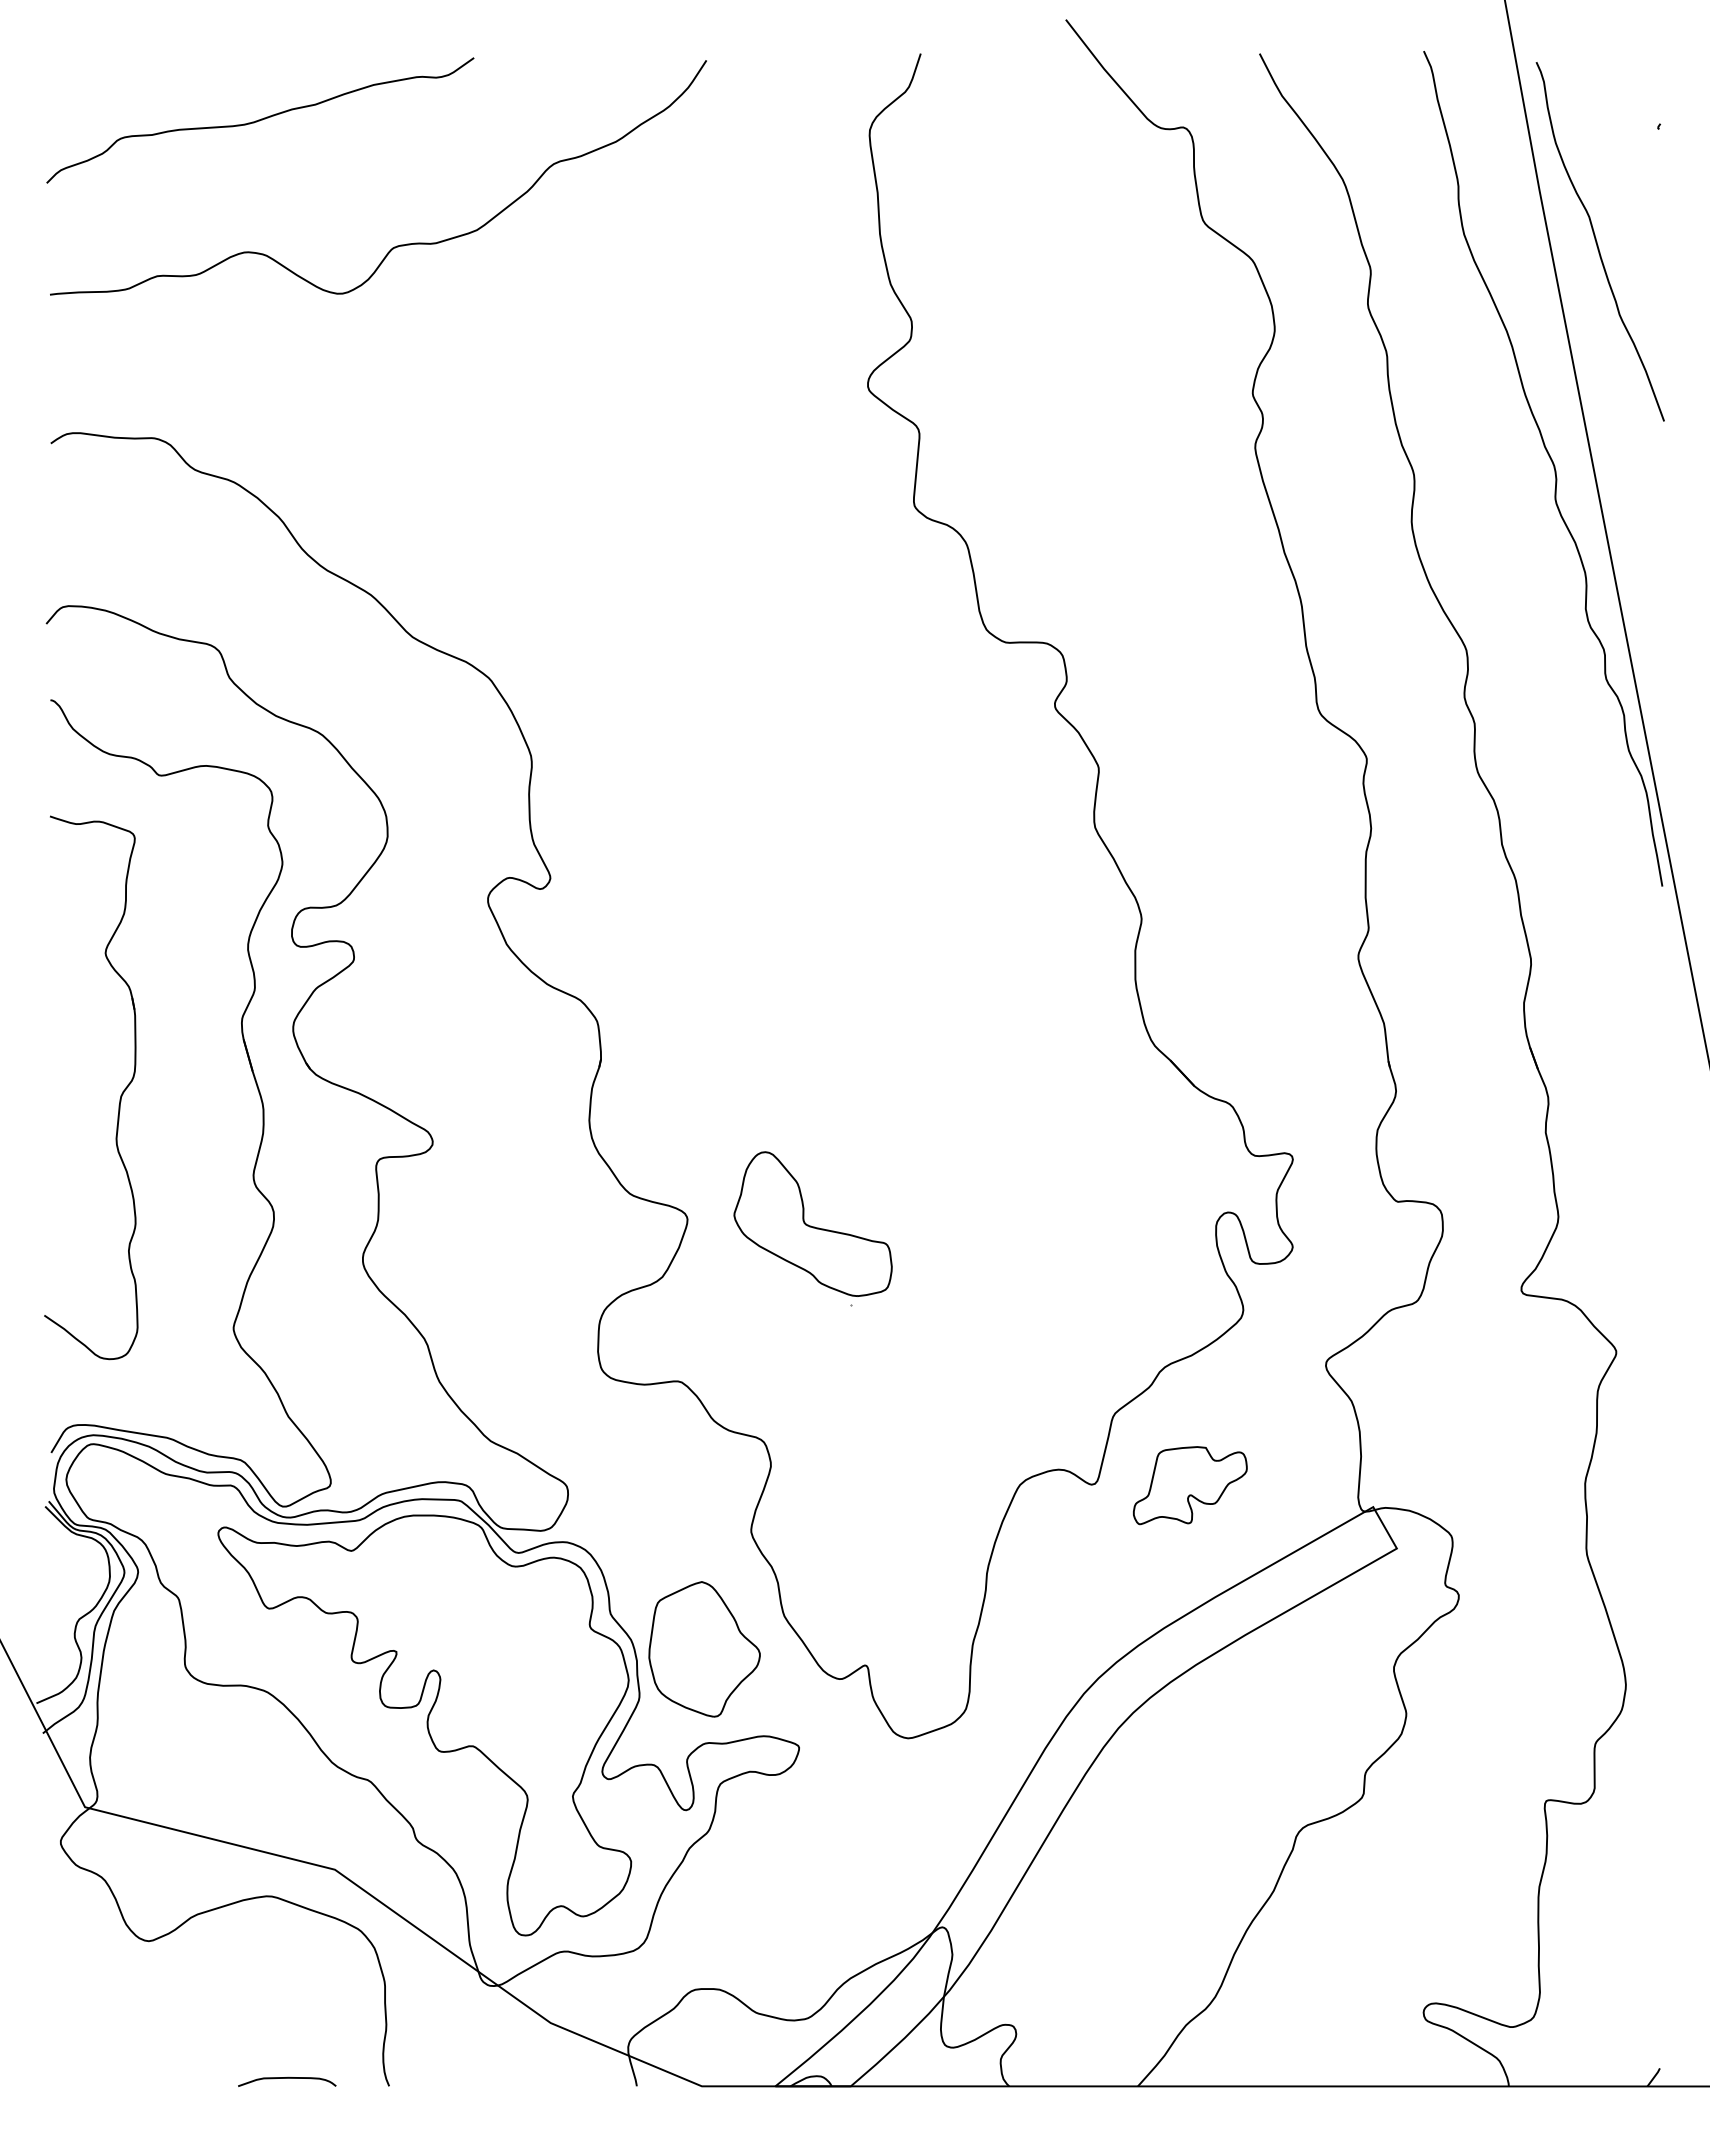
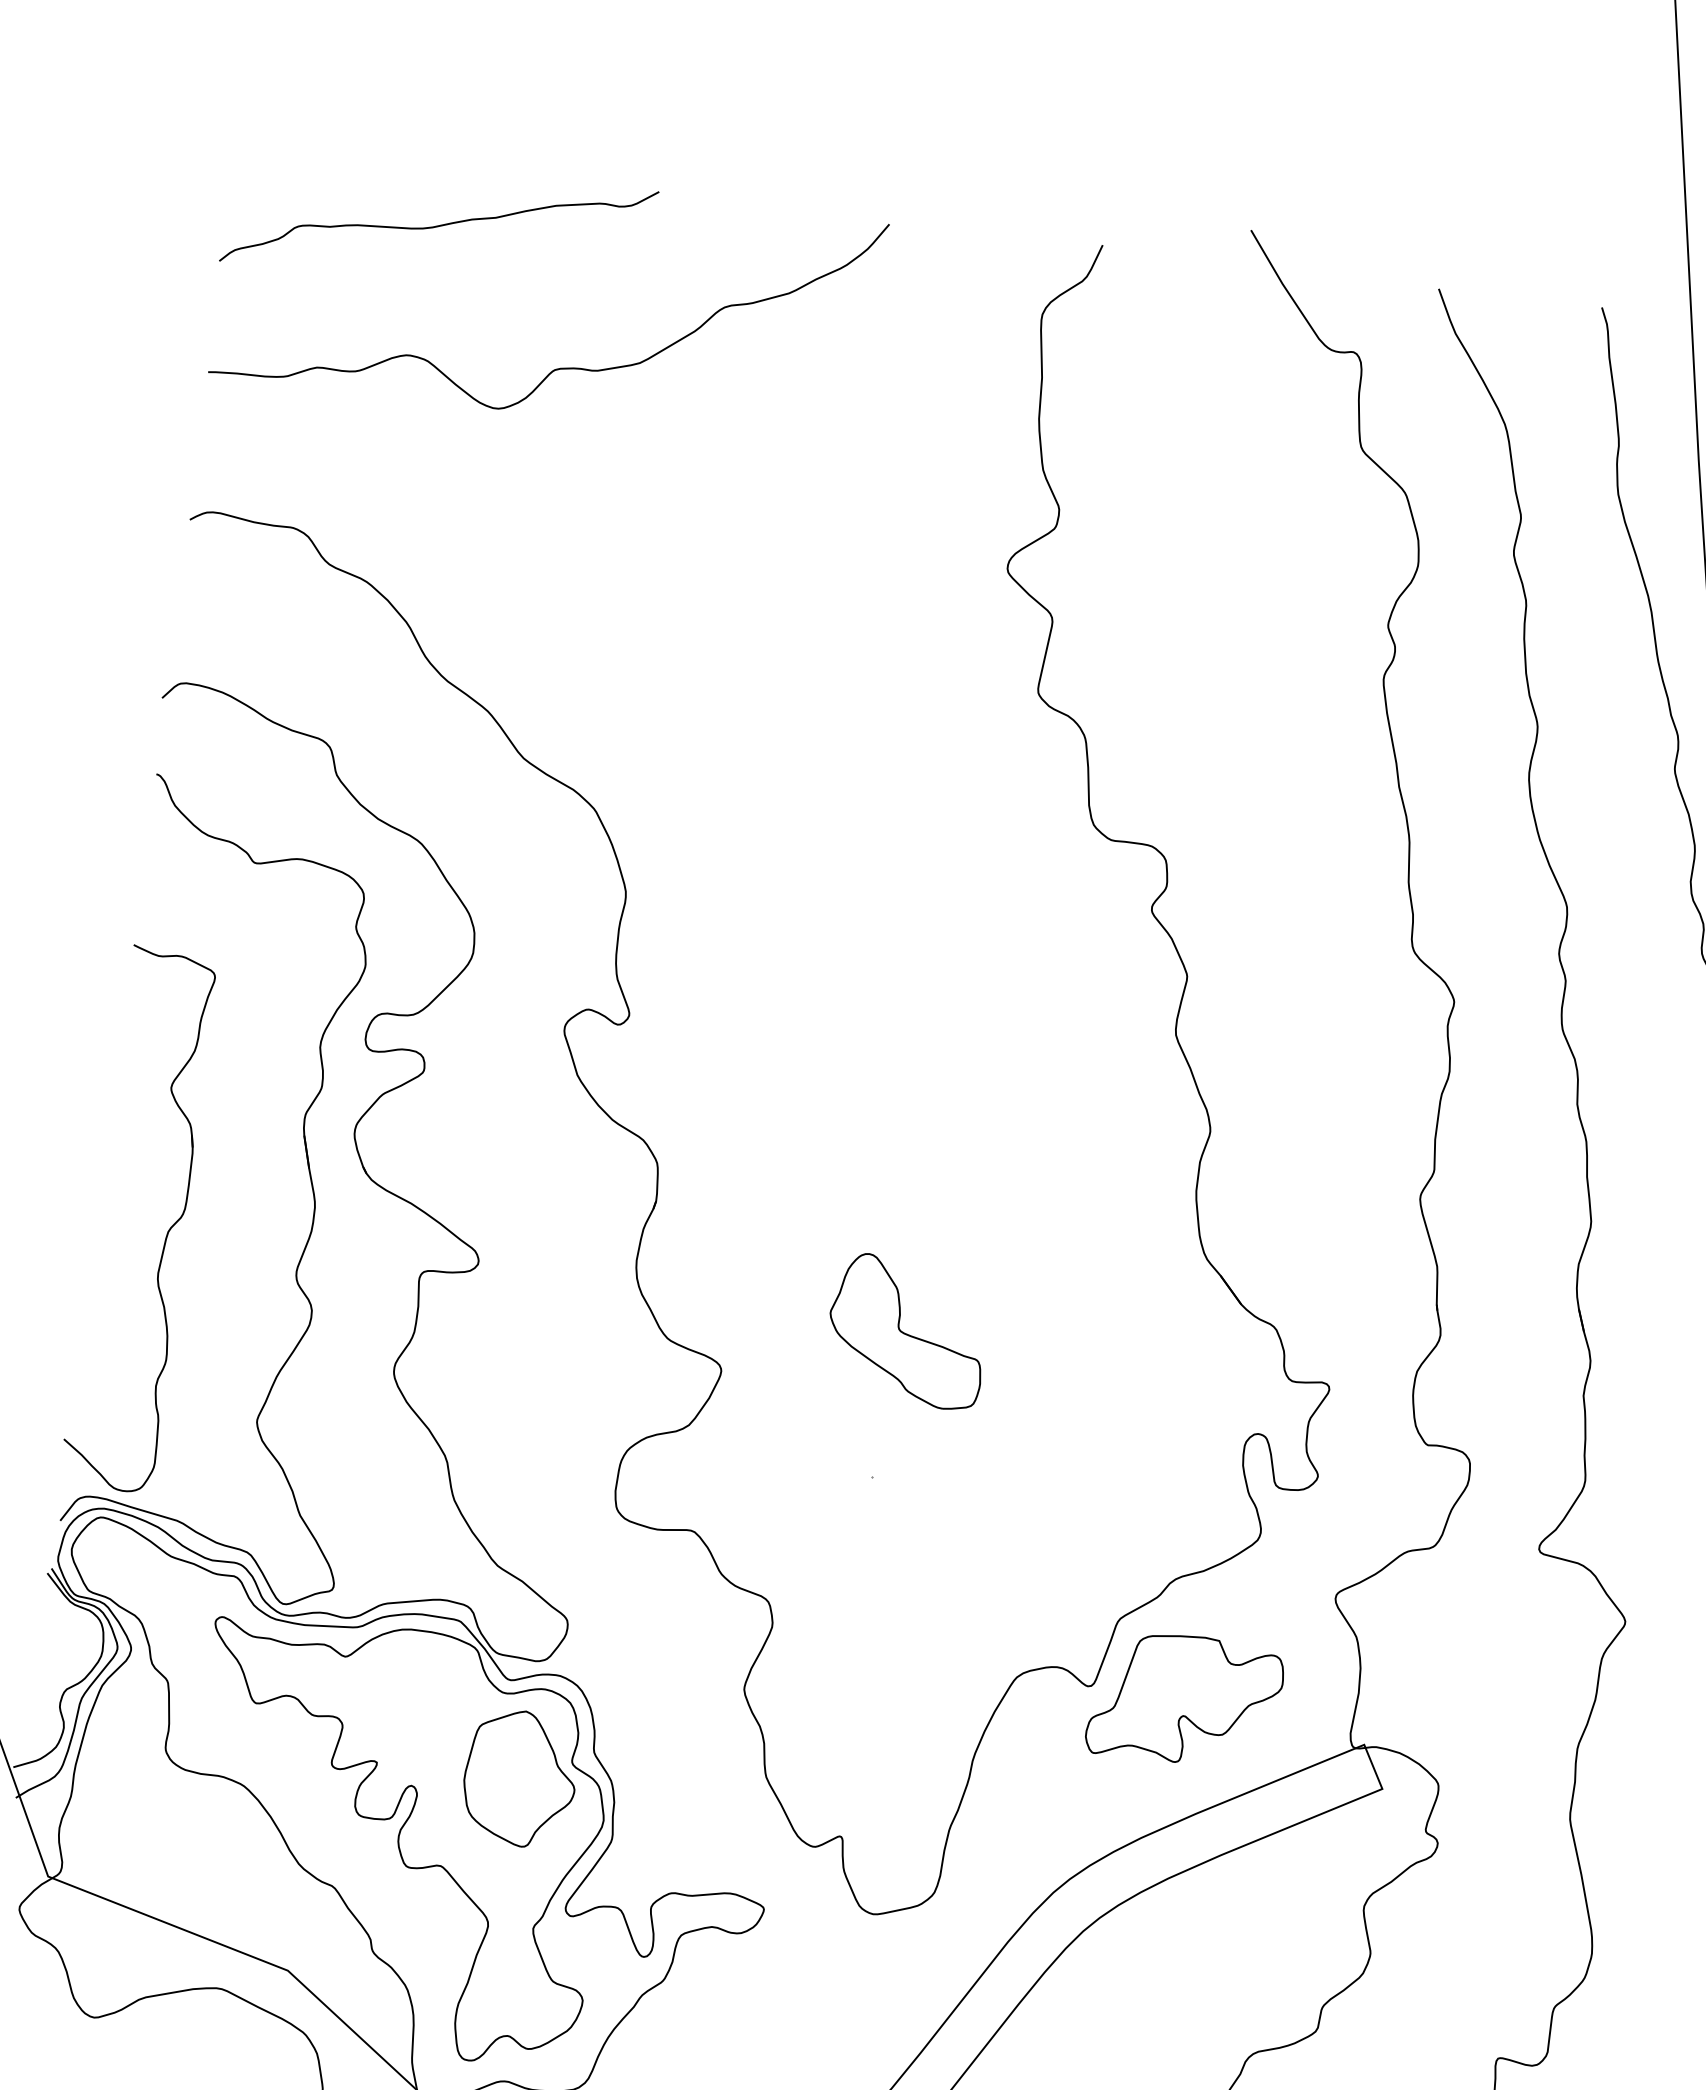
part: (120, 1095) -> (167, 1230), moved
part: (812, 1223) -> (907, 1330), moved
part: (1190, 1485) -> (1185, 1699), size x1.67
part: (704, 1649) -> (520, 1778), moved

